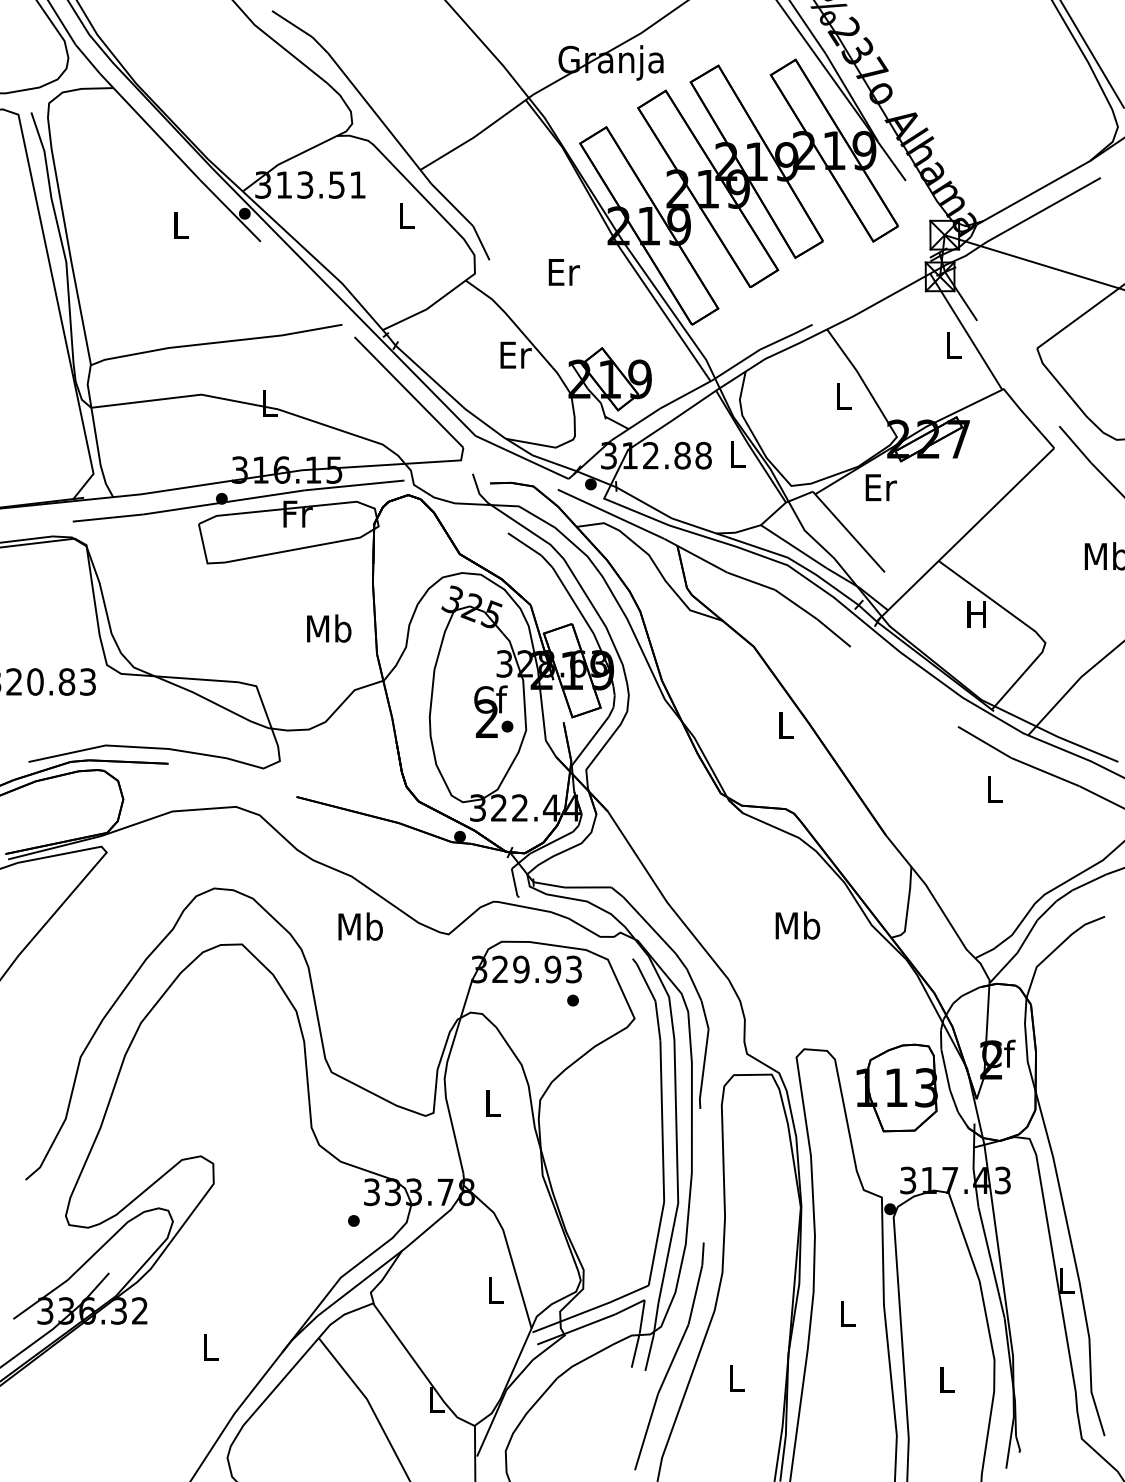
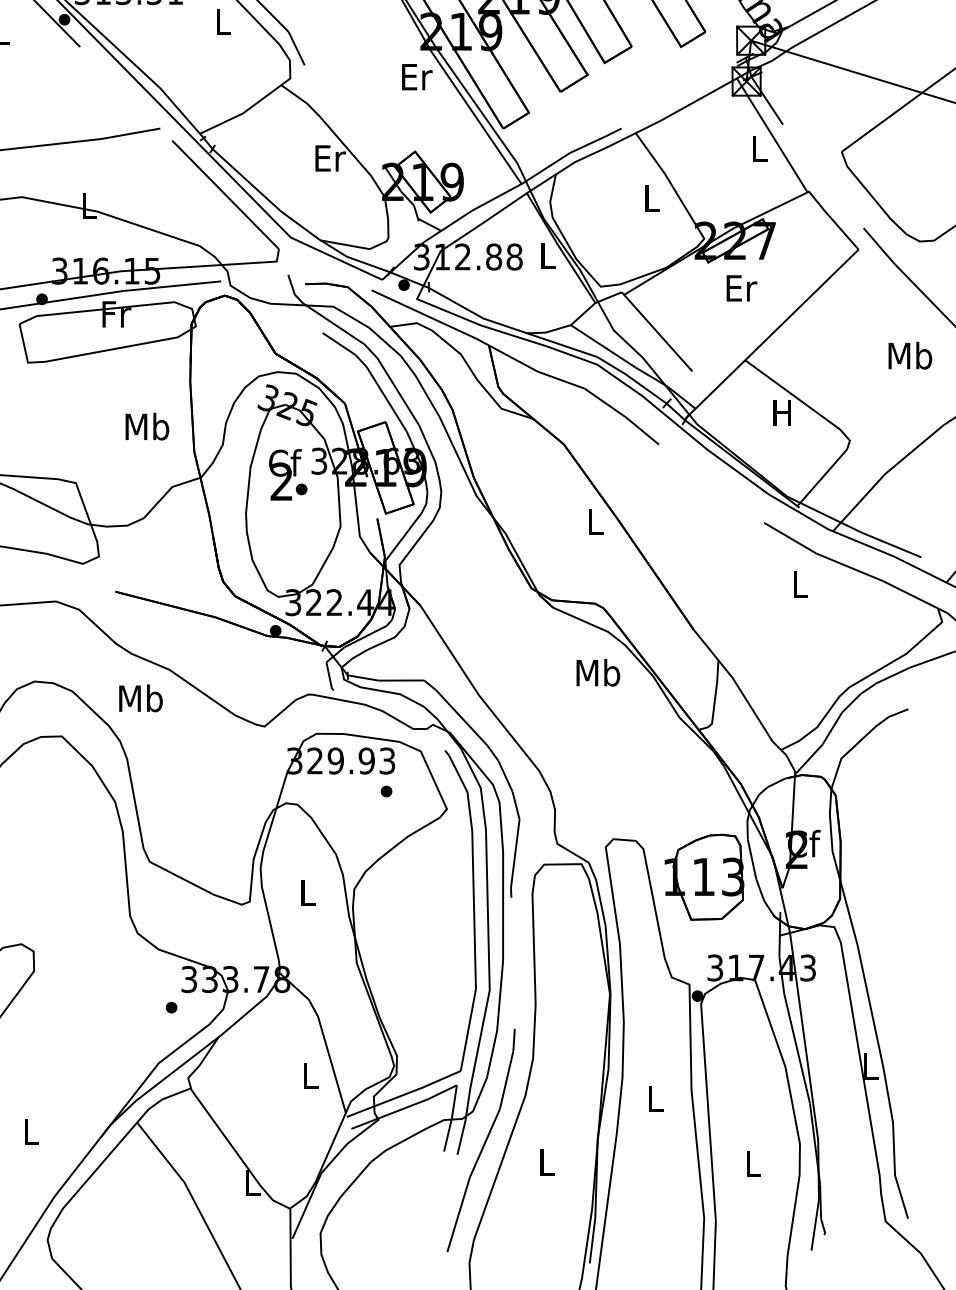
text: (563, 272) -> (416, 77), moved
text: (880, 487) -> (741, 288), moved
text: (493, 711) -> (287, 474), moved
text: (797, 925) -> (597, 672), moved
text: (360, 926) -> (140, 698), moved

